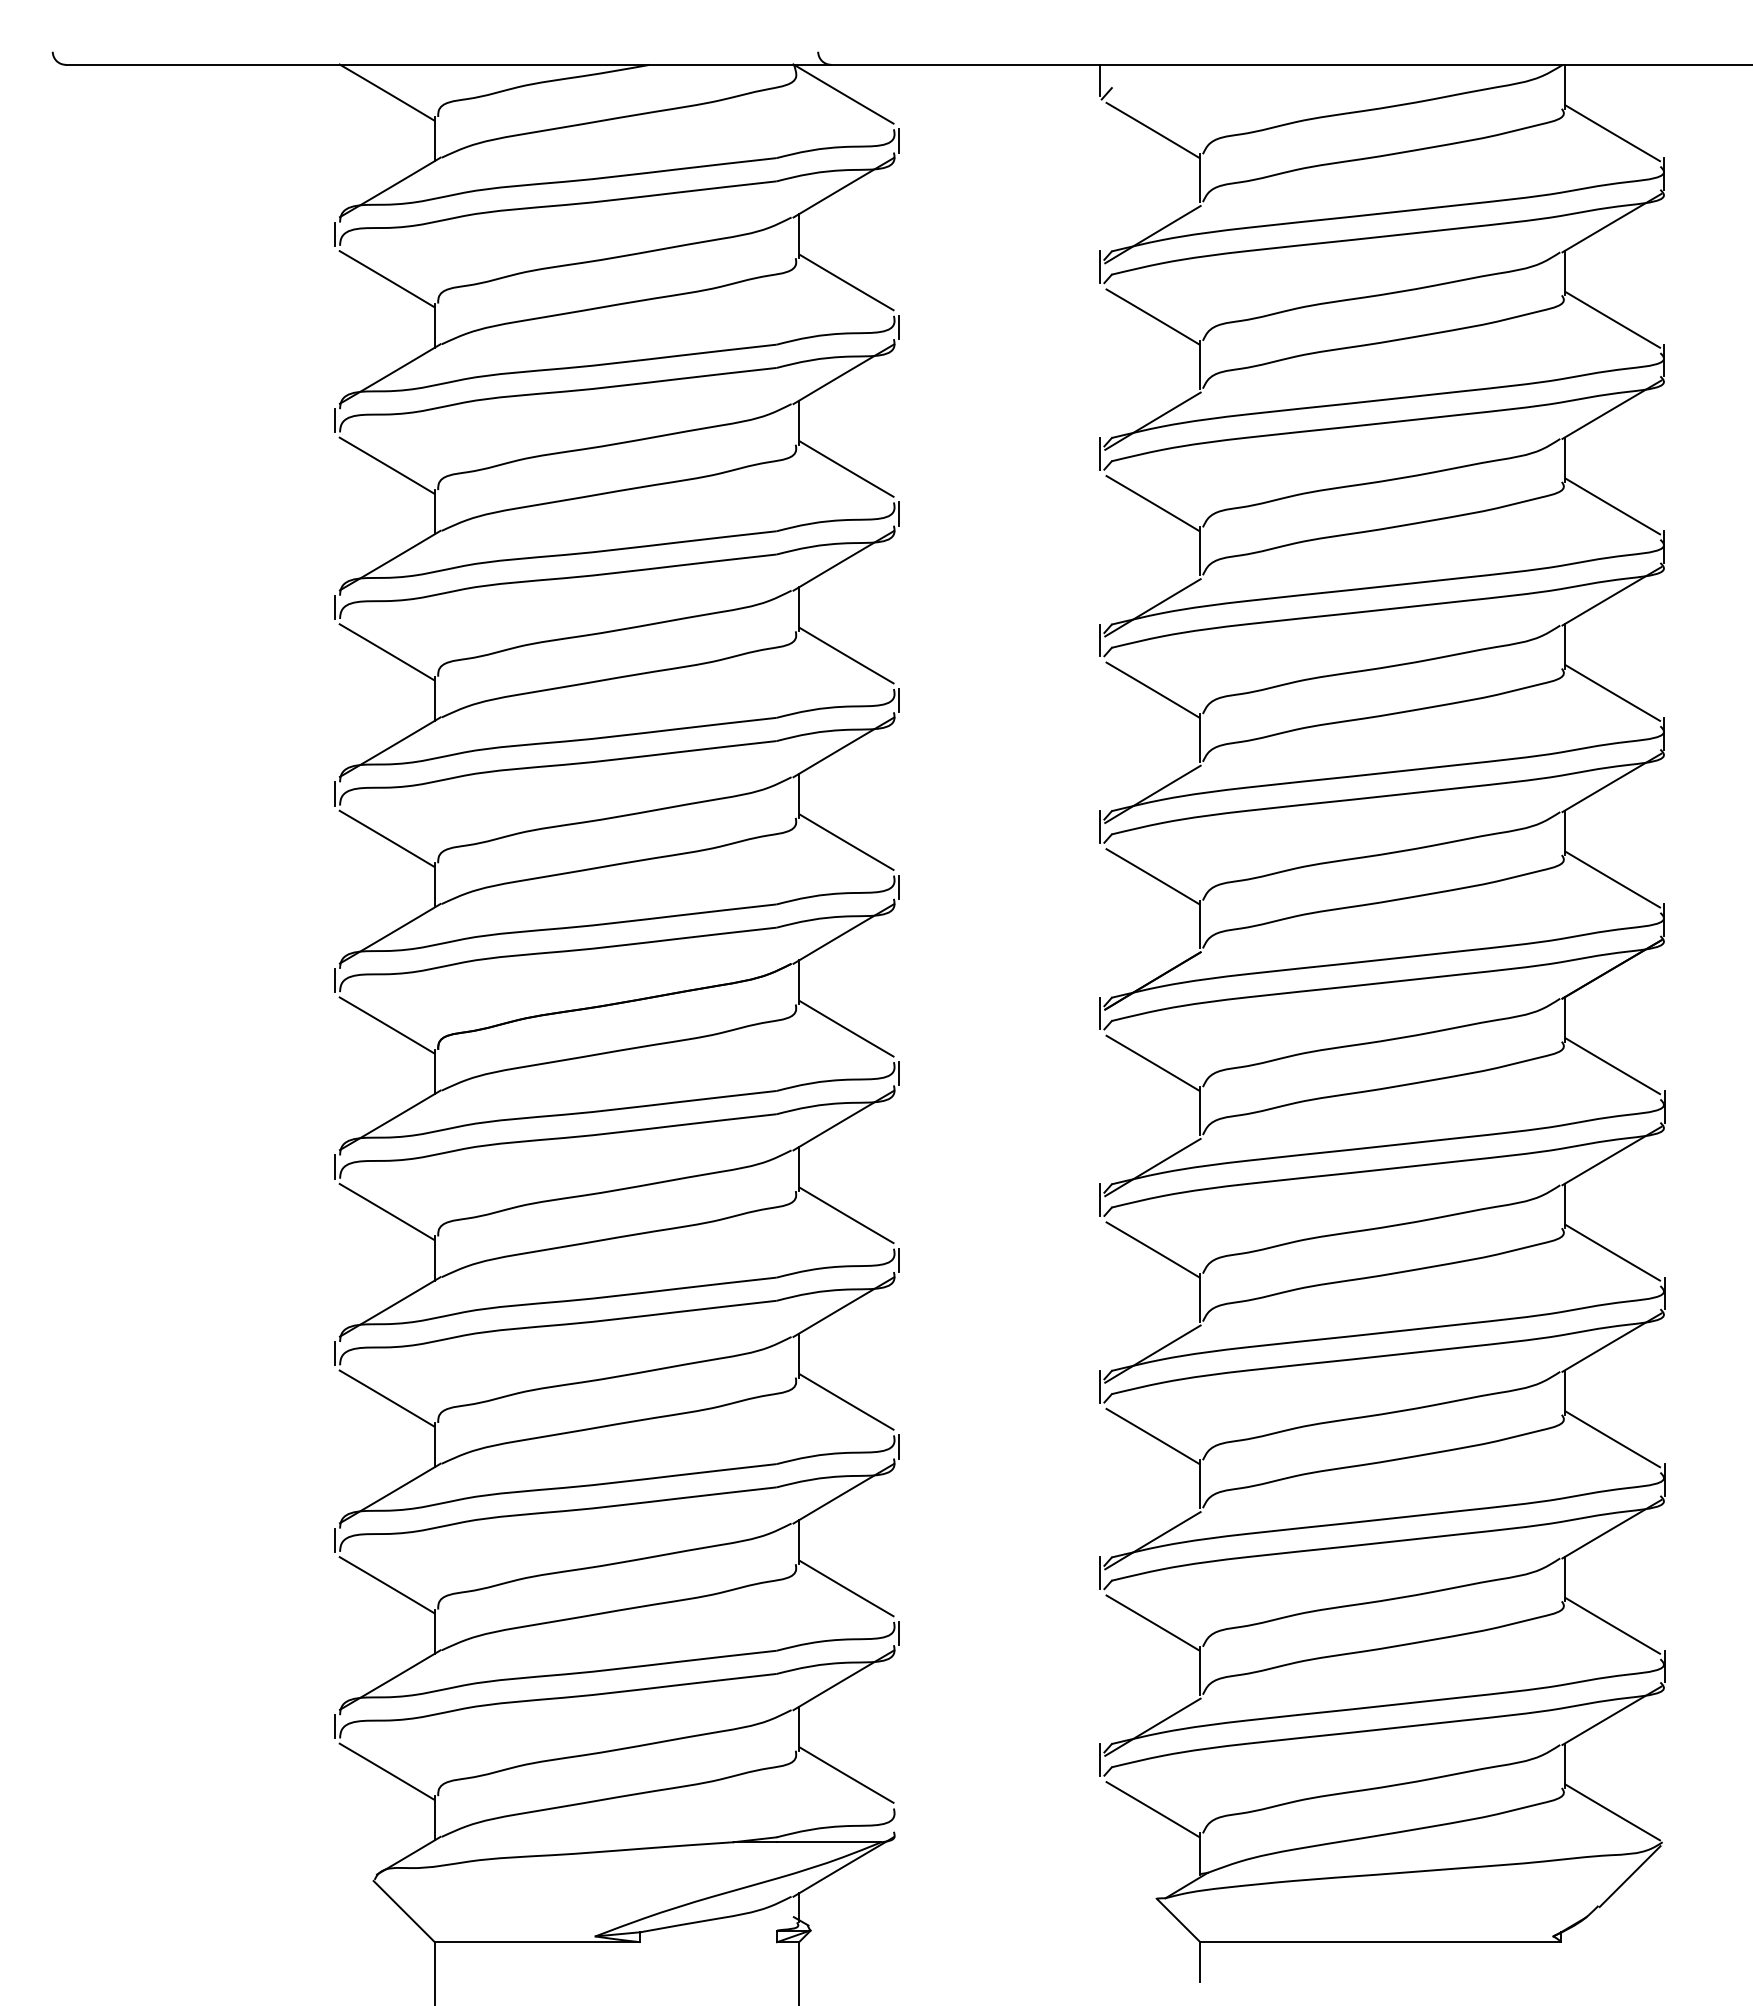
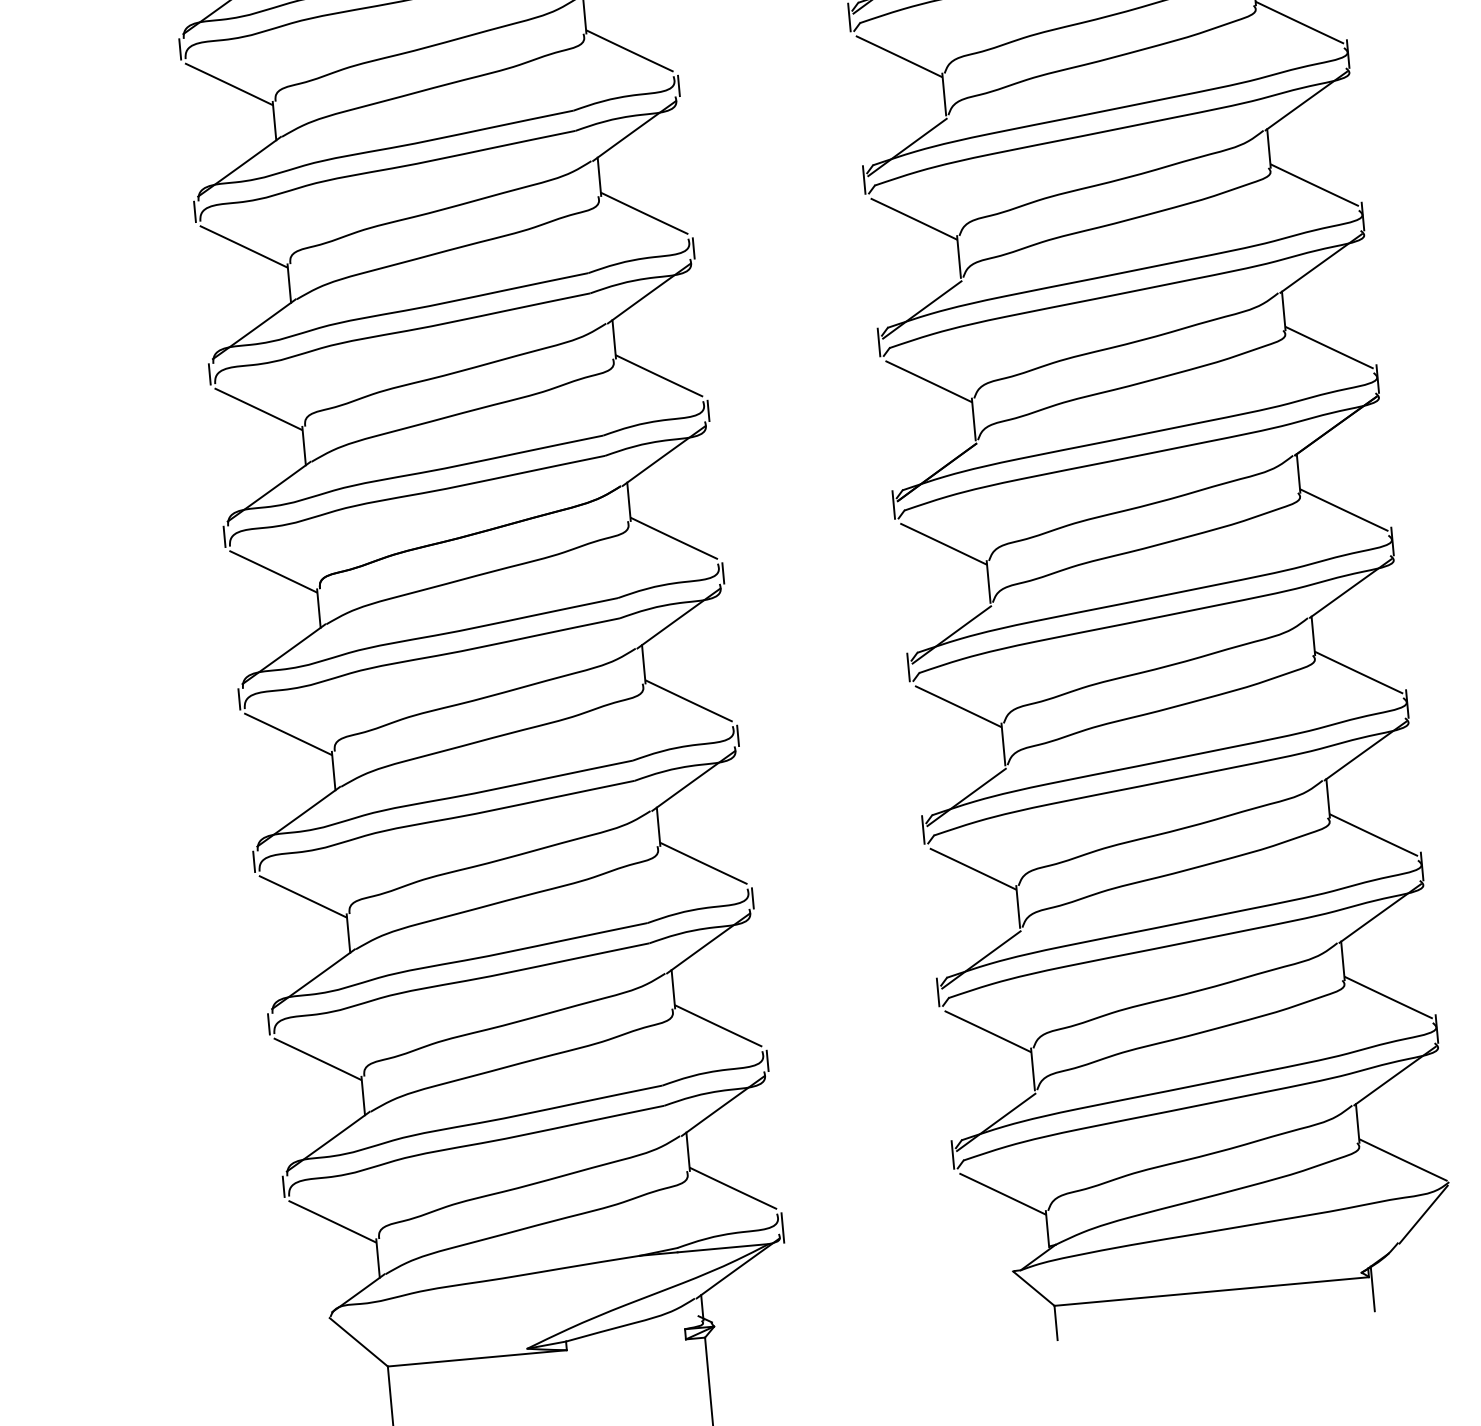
line: (899, 1825) -> (783, 1228), added
line: (1564, 1955) -> (1372, 1288), added

